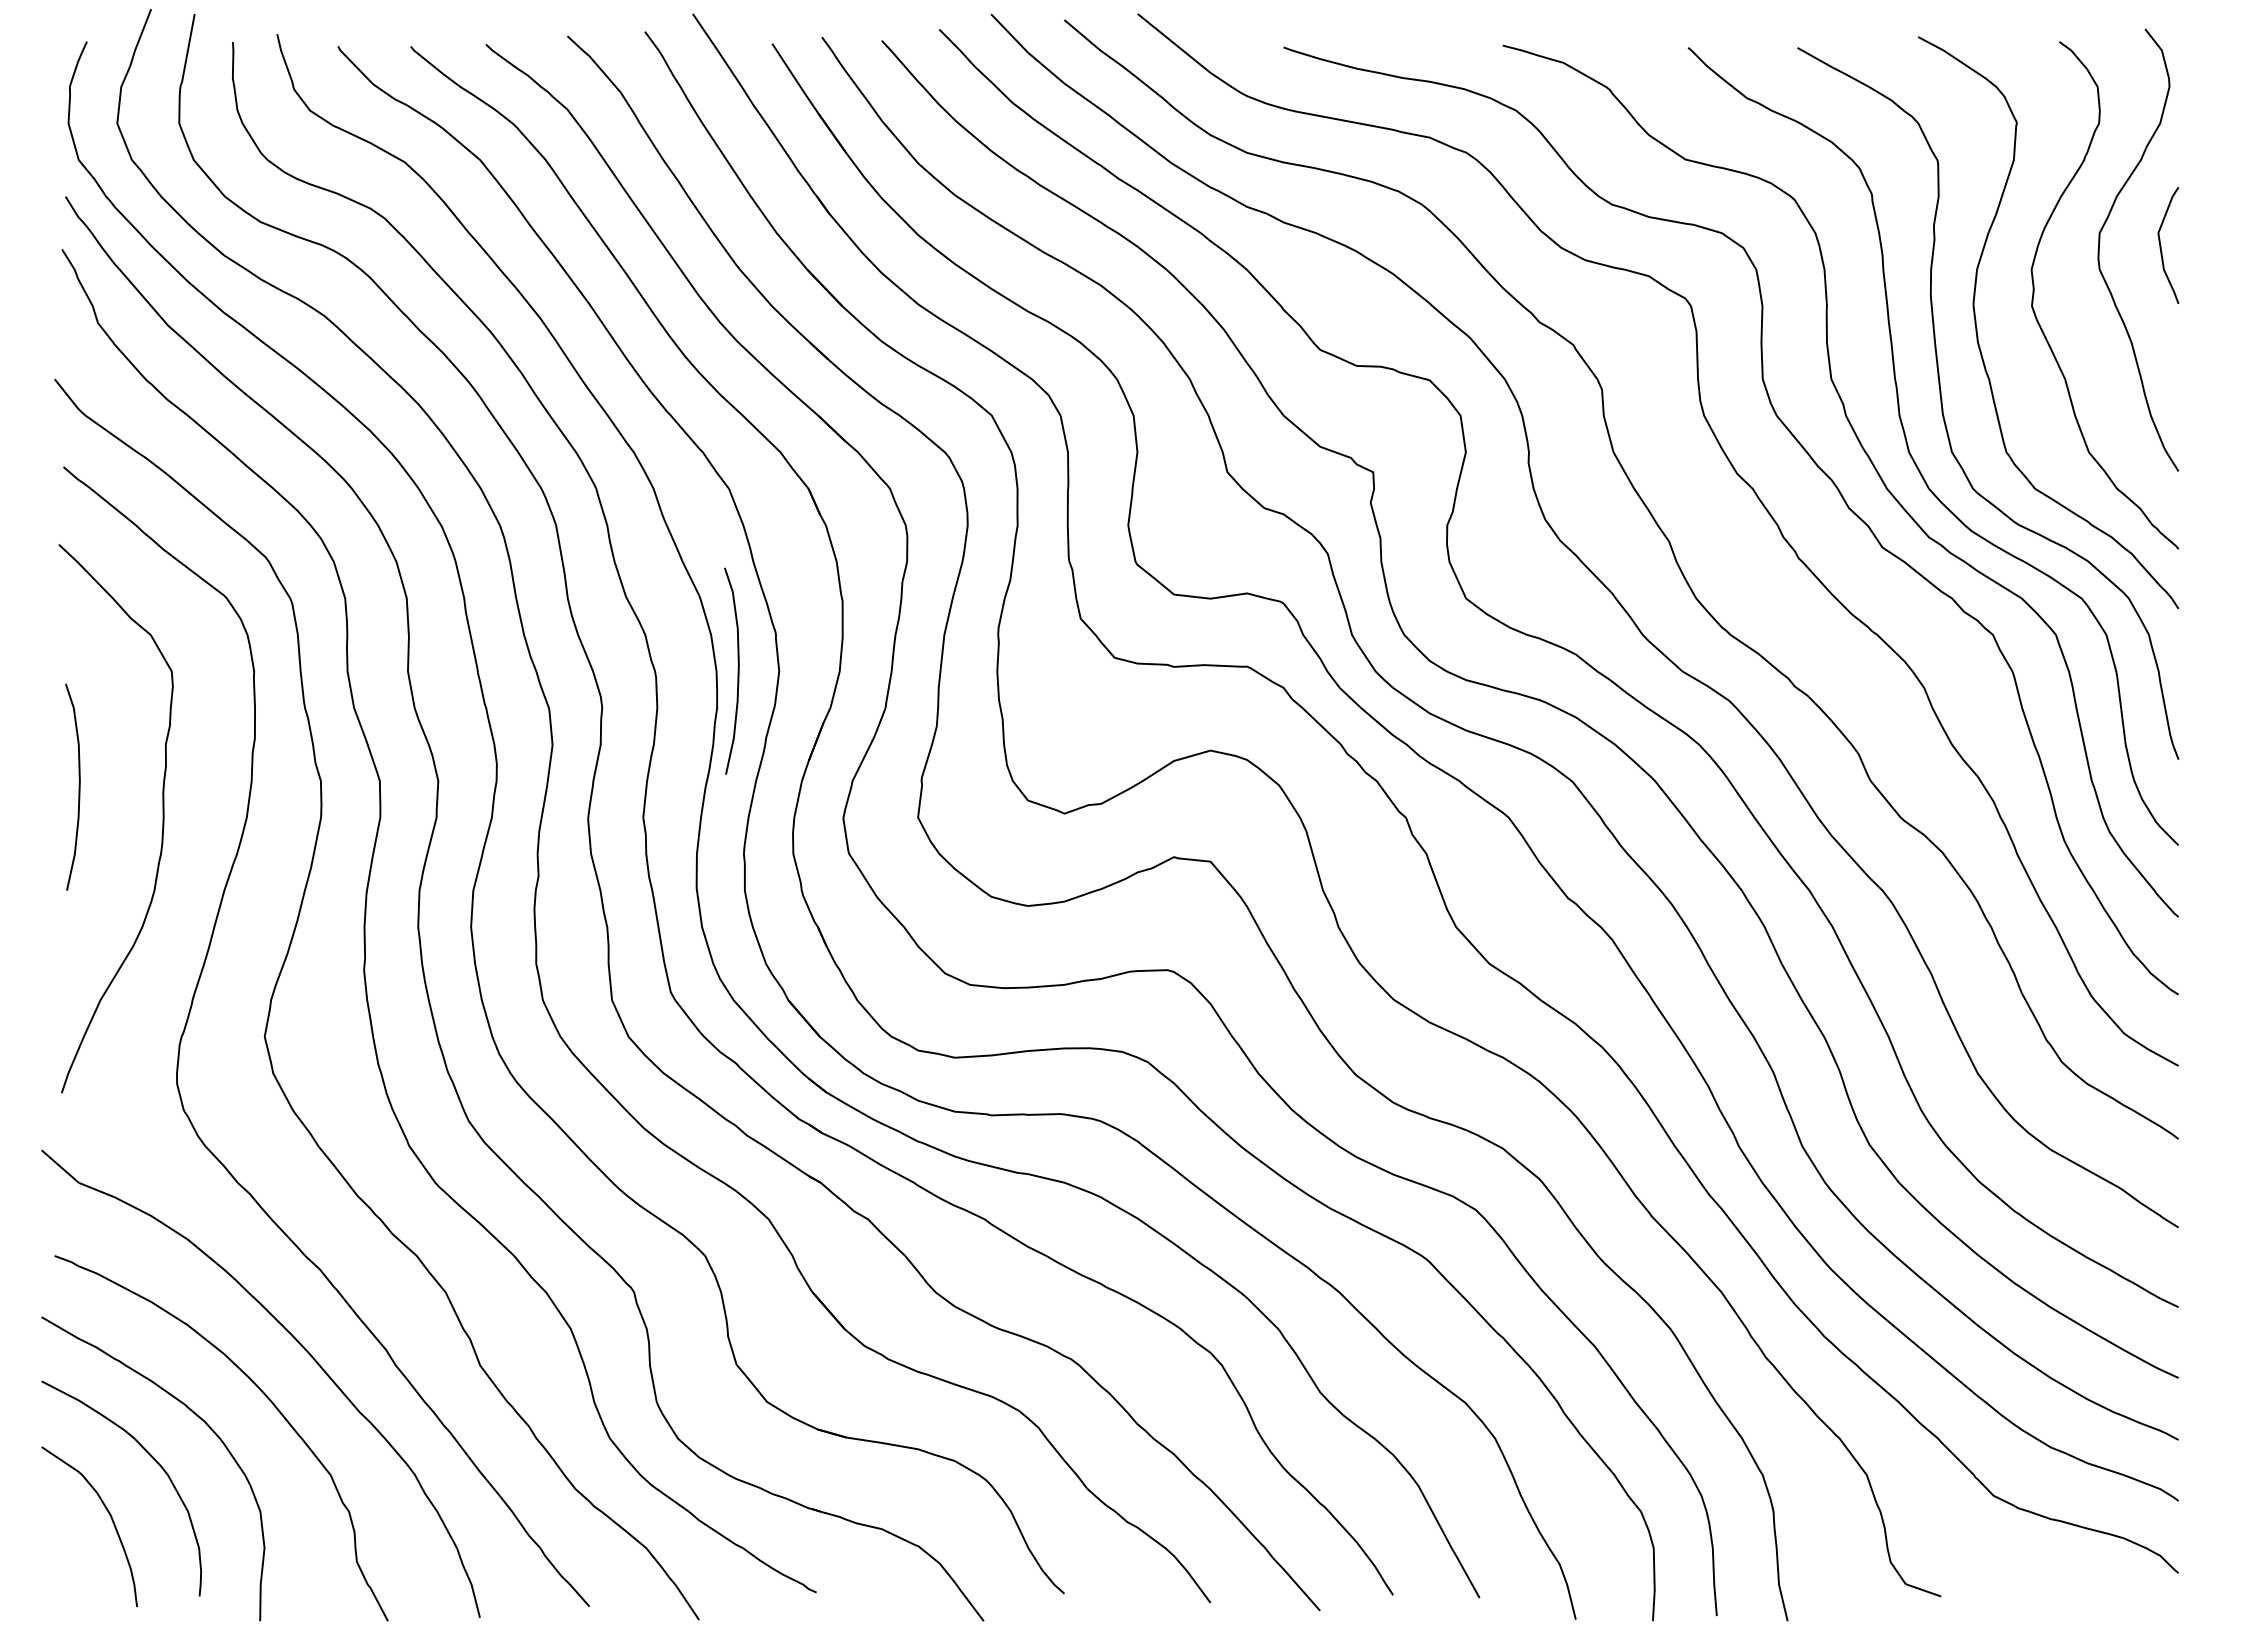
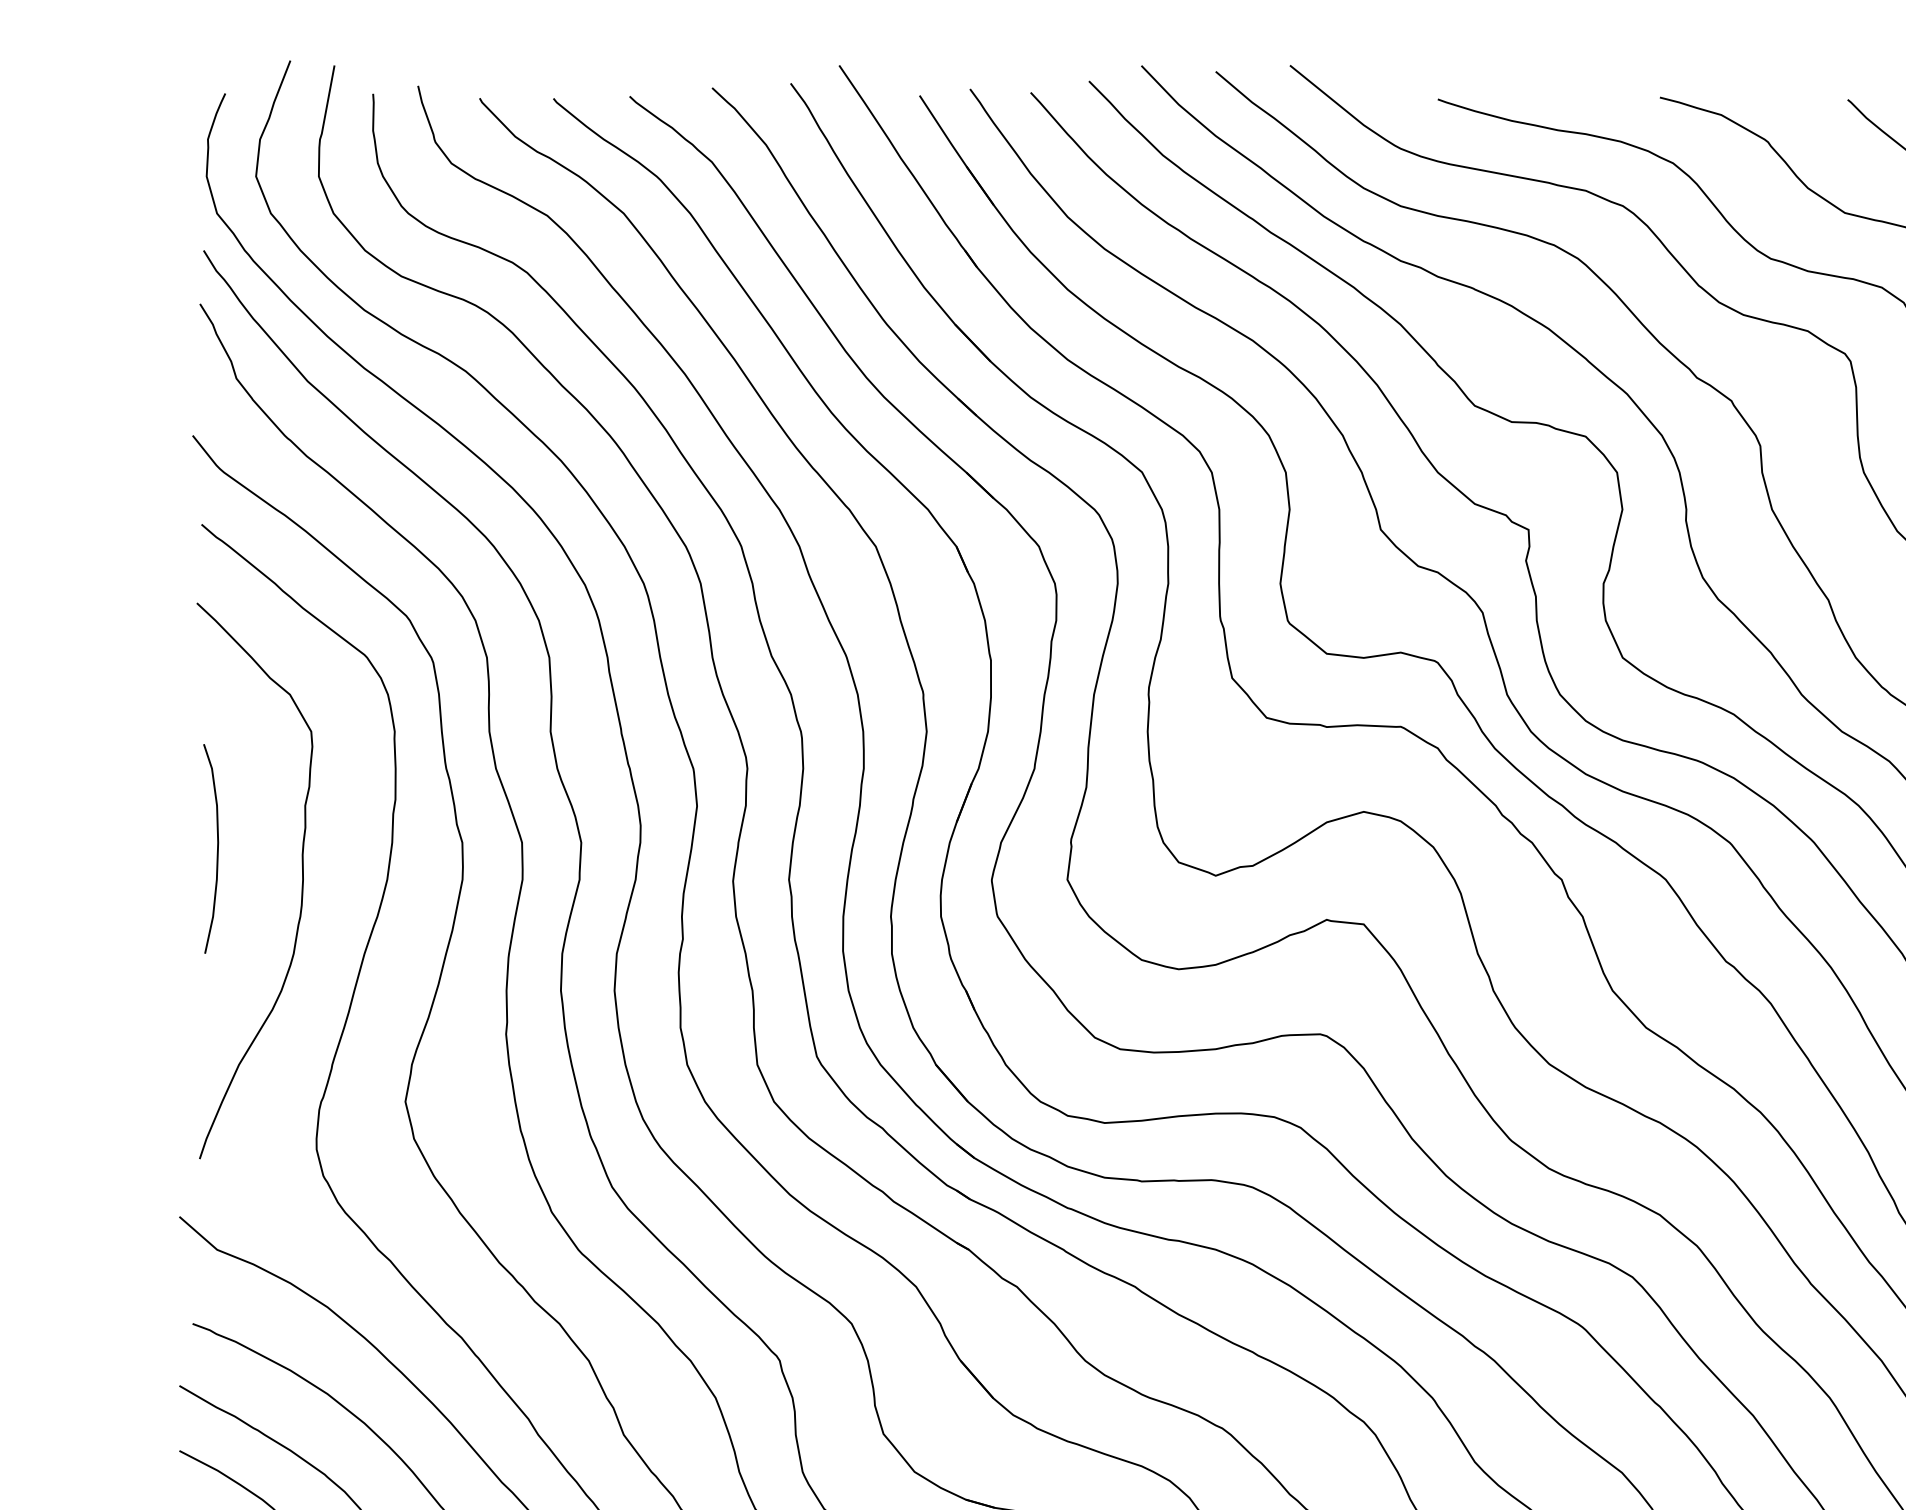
curve: (737, 670) -> (884, 730), removed

